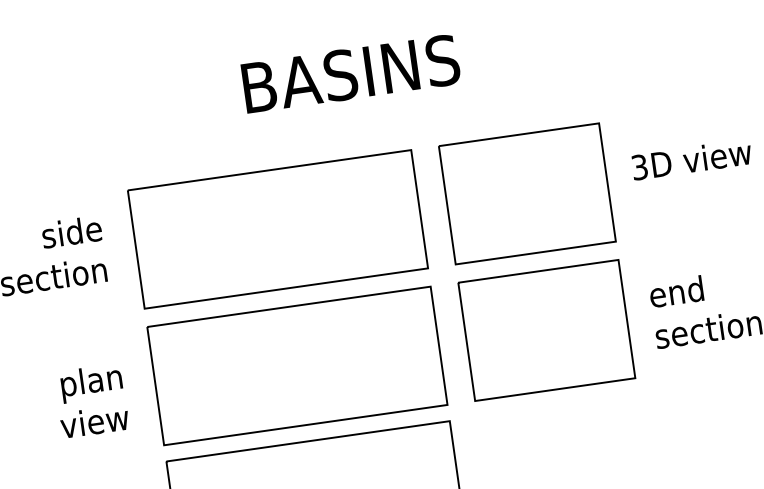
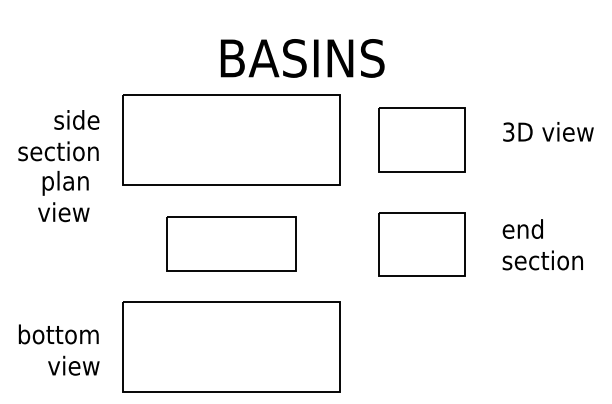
text: (350, 74) -> (302, 58), moved
part: (526, 193) -> (421, 139), size x0.7
part: (546, 329) -> (421, 243), size x0.7
part: (297, 364) -> (231, 243), size x0.6
text: (91, 400) -> (63, 196), moved

